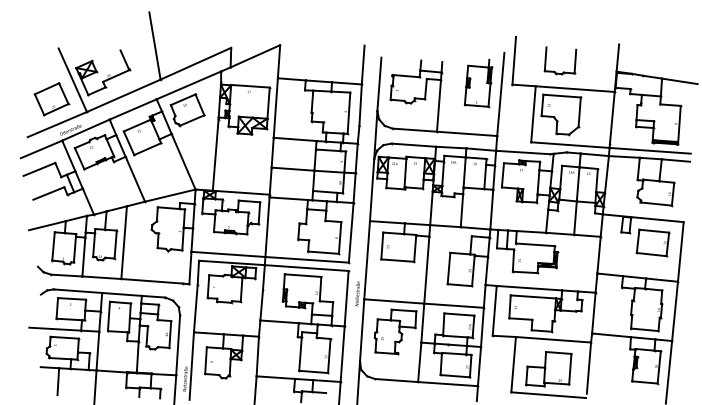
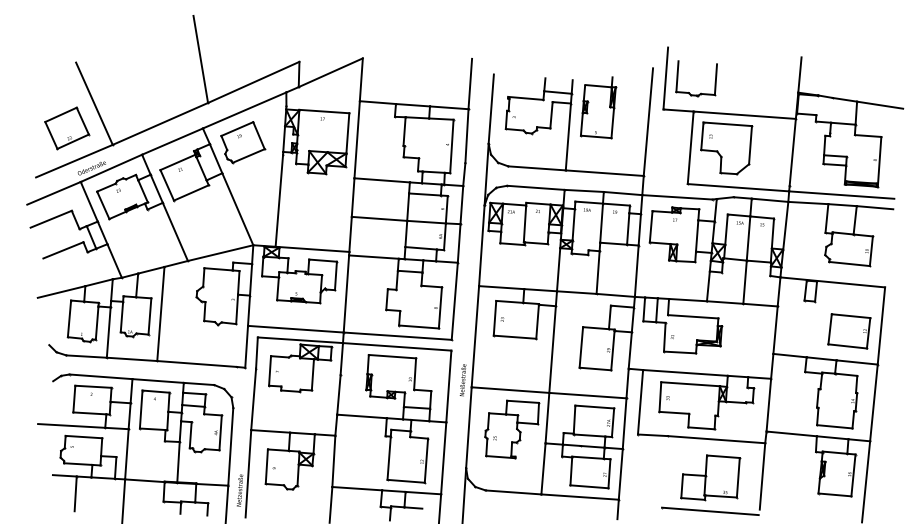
part: (564, 71) -> (701, 92), moved
part: (102, 73) -> (133, 94), removed
part: (478, 83) -> (598, 107), moved
part: (653, 243) -> (849, 331), moved
line: (513, 364) -> (664, 471), removed

